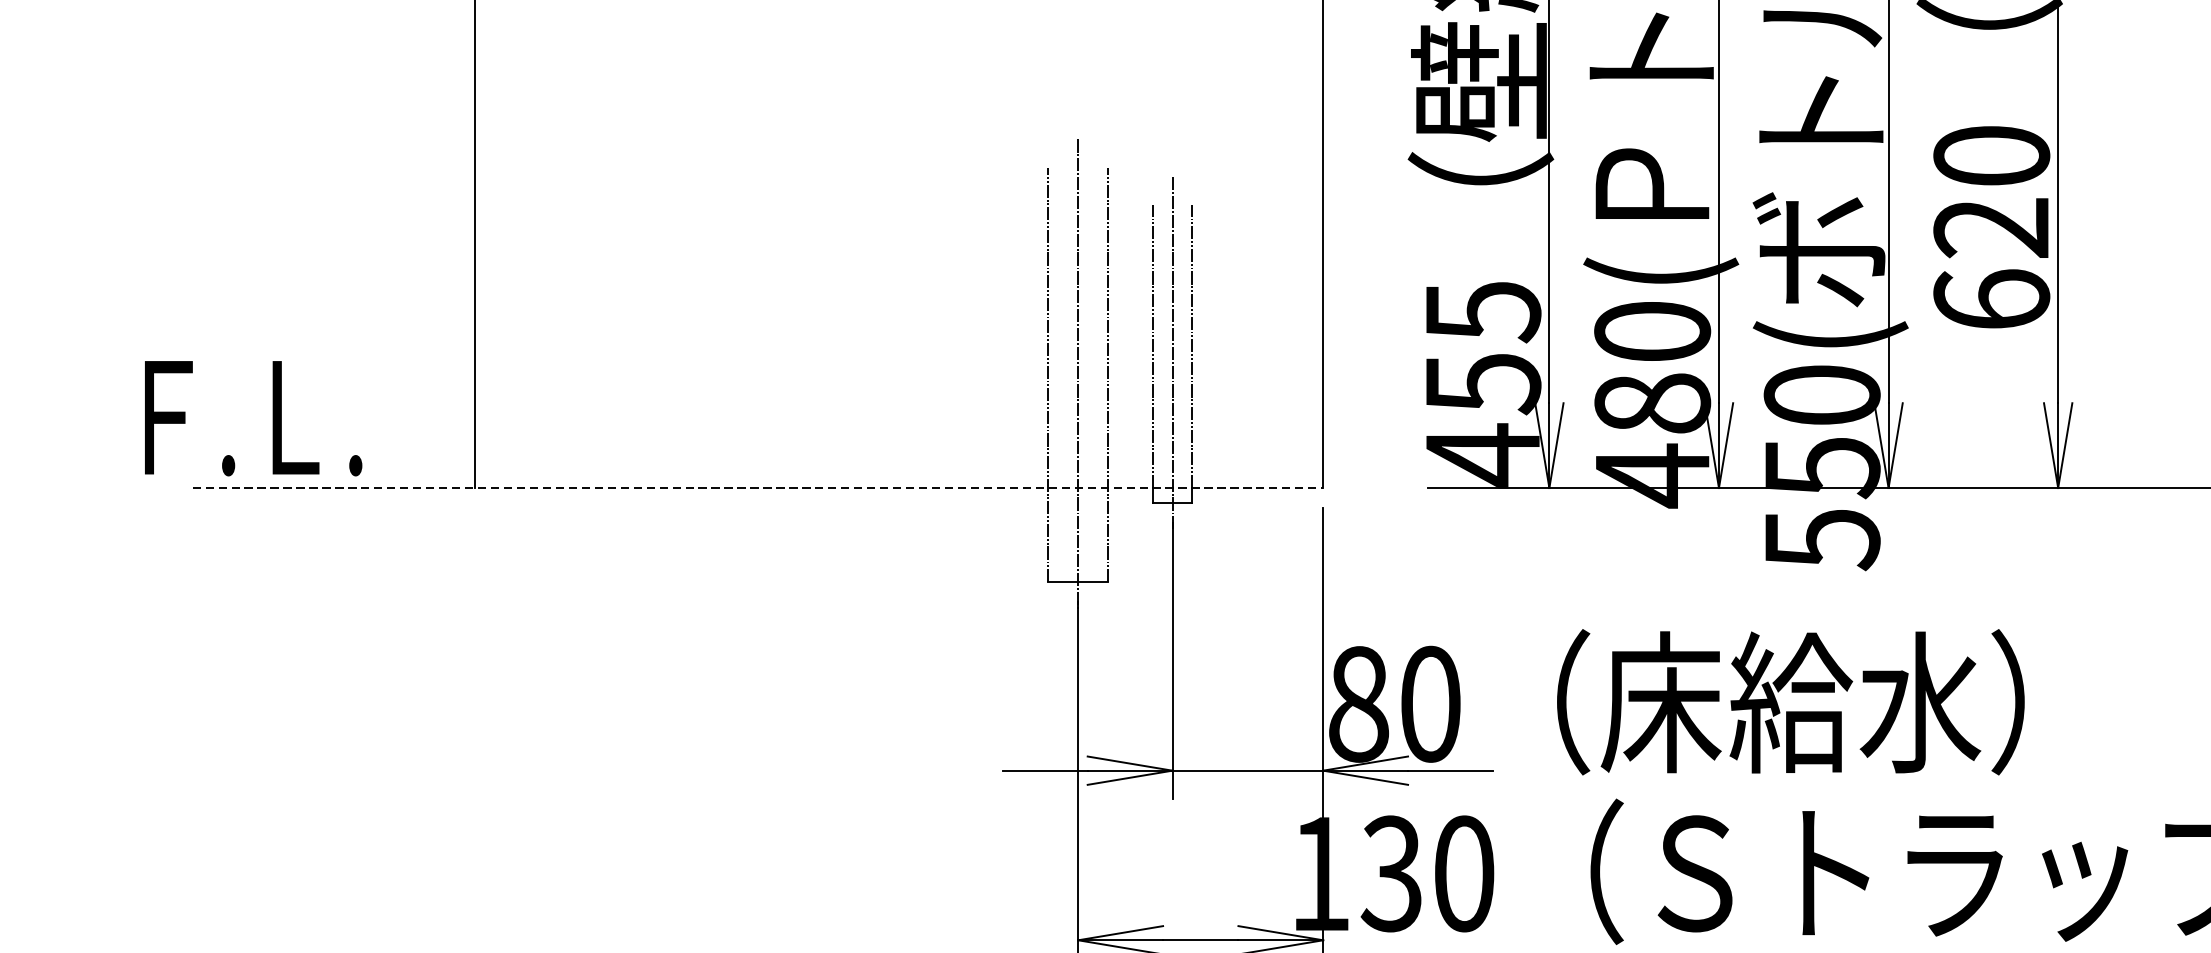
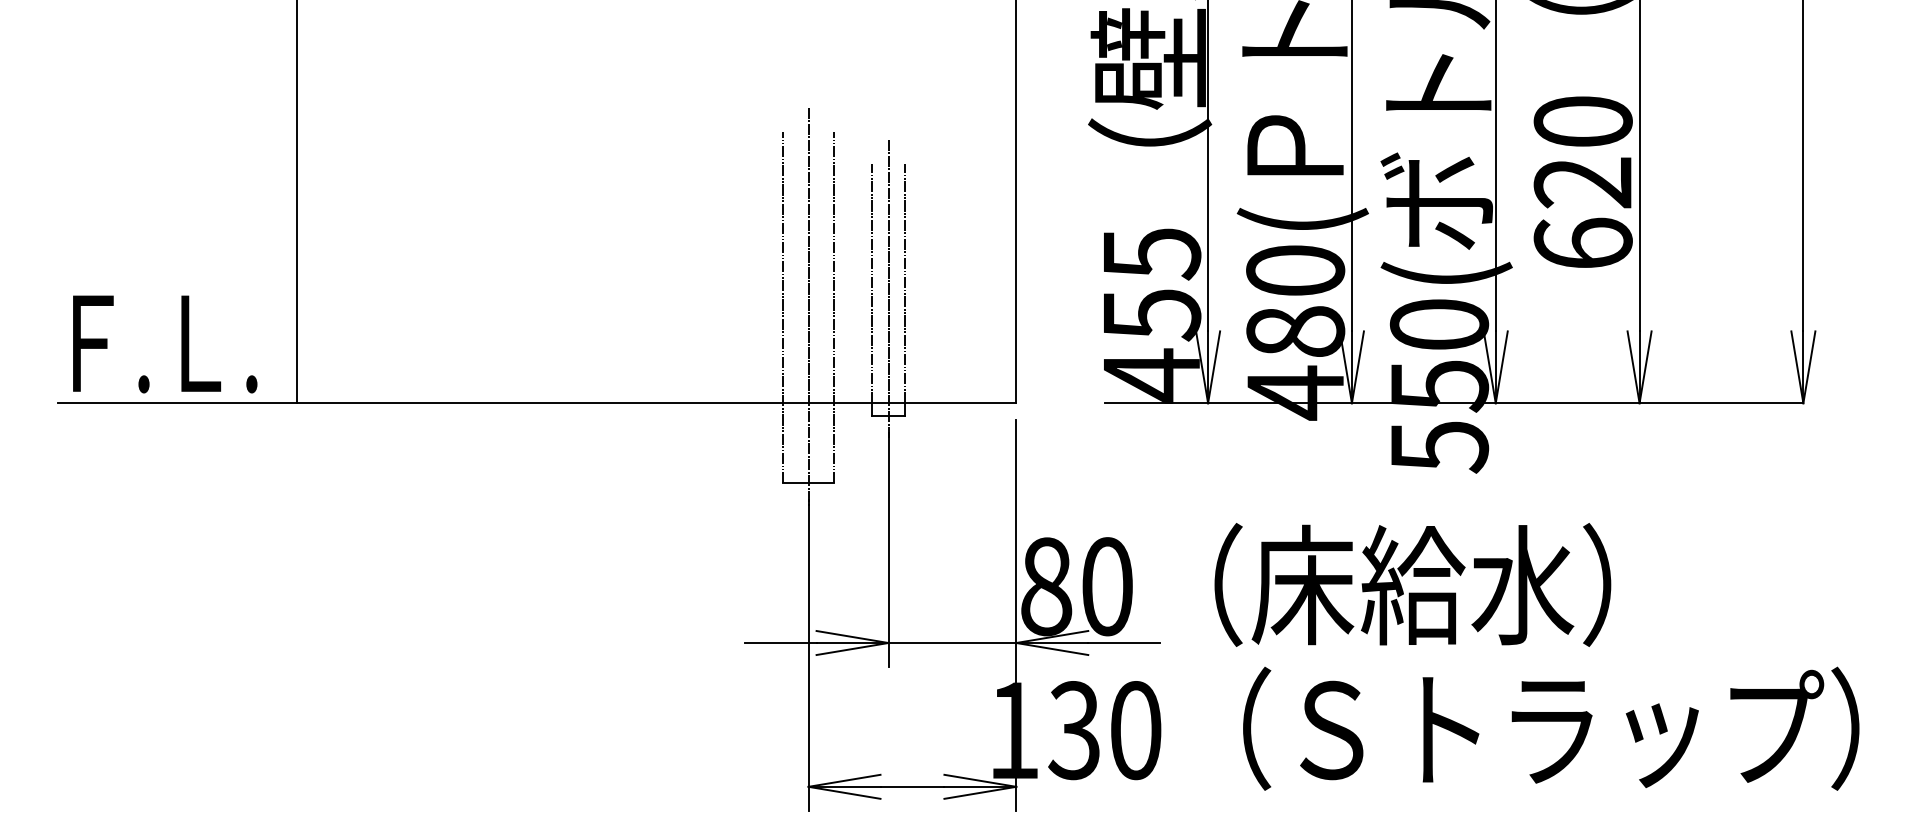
text: (253, 418) -> (165, 344), moved
line: (758, 488) -> (537, 403), dashed -> solid

